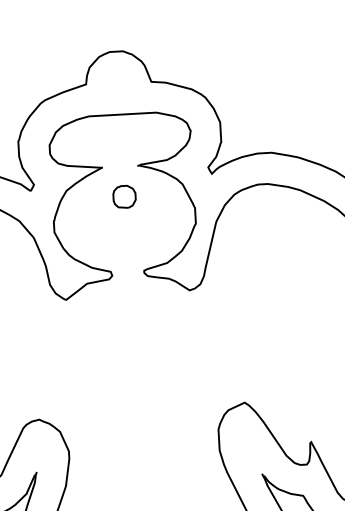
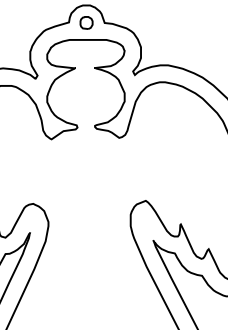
part: (124, 196) -> (86, 22), moved

